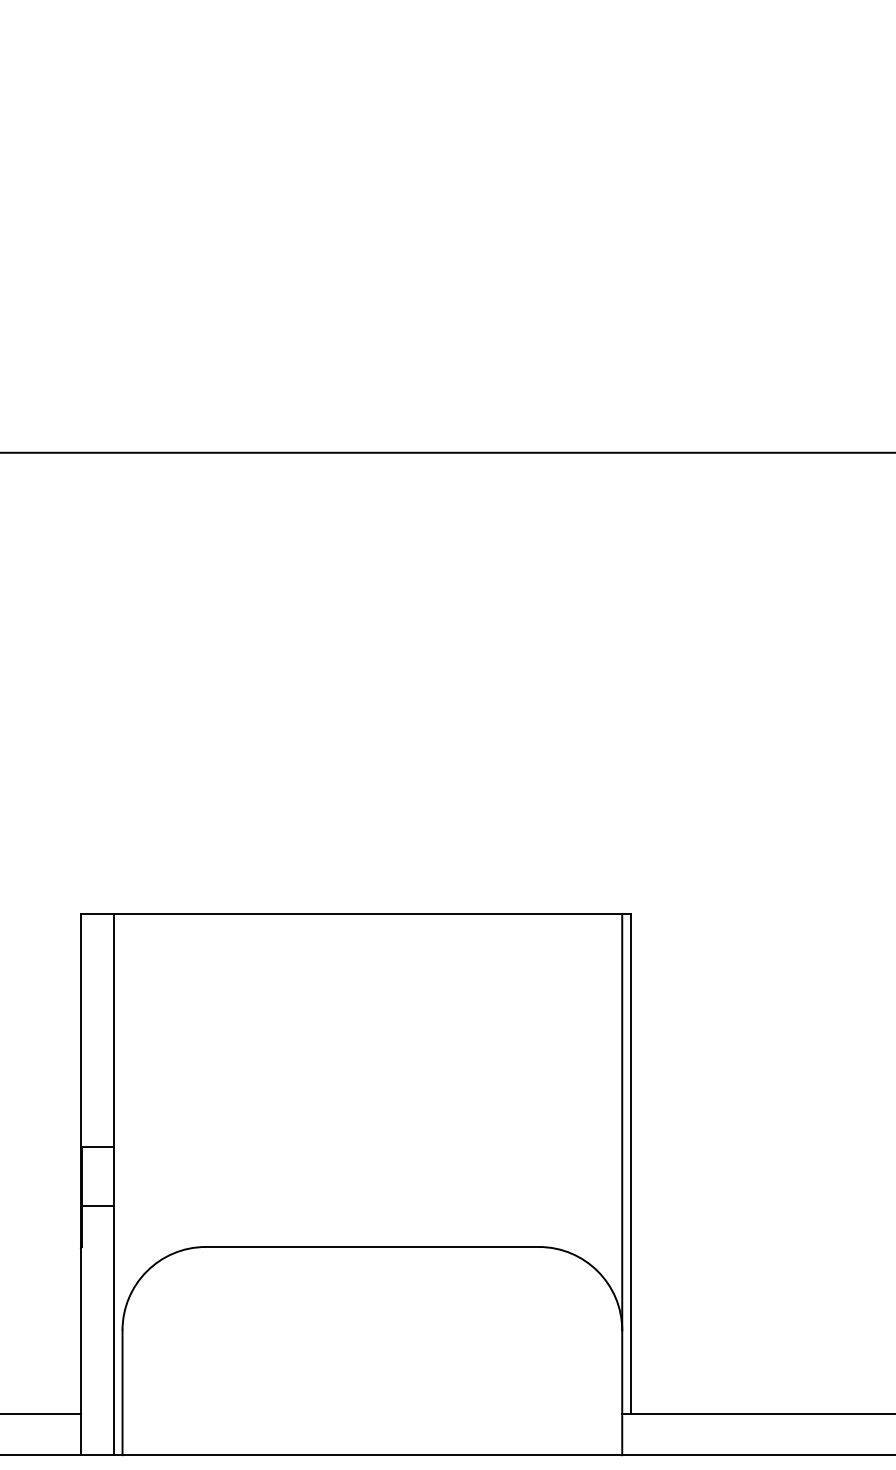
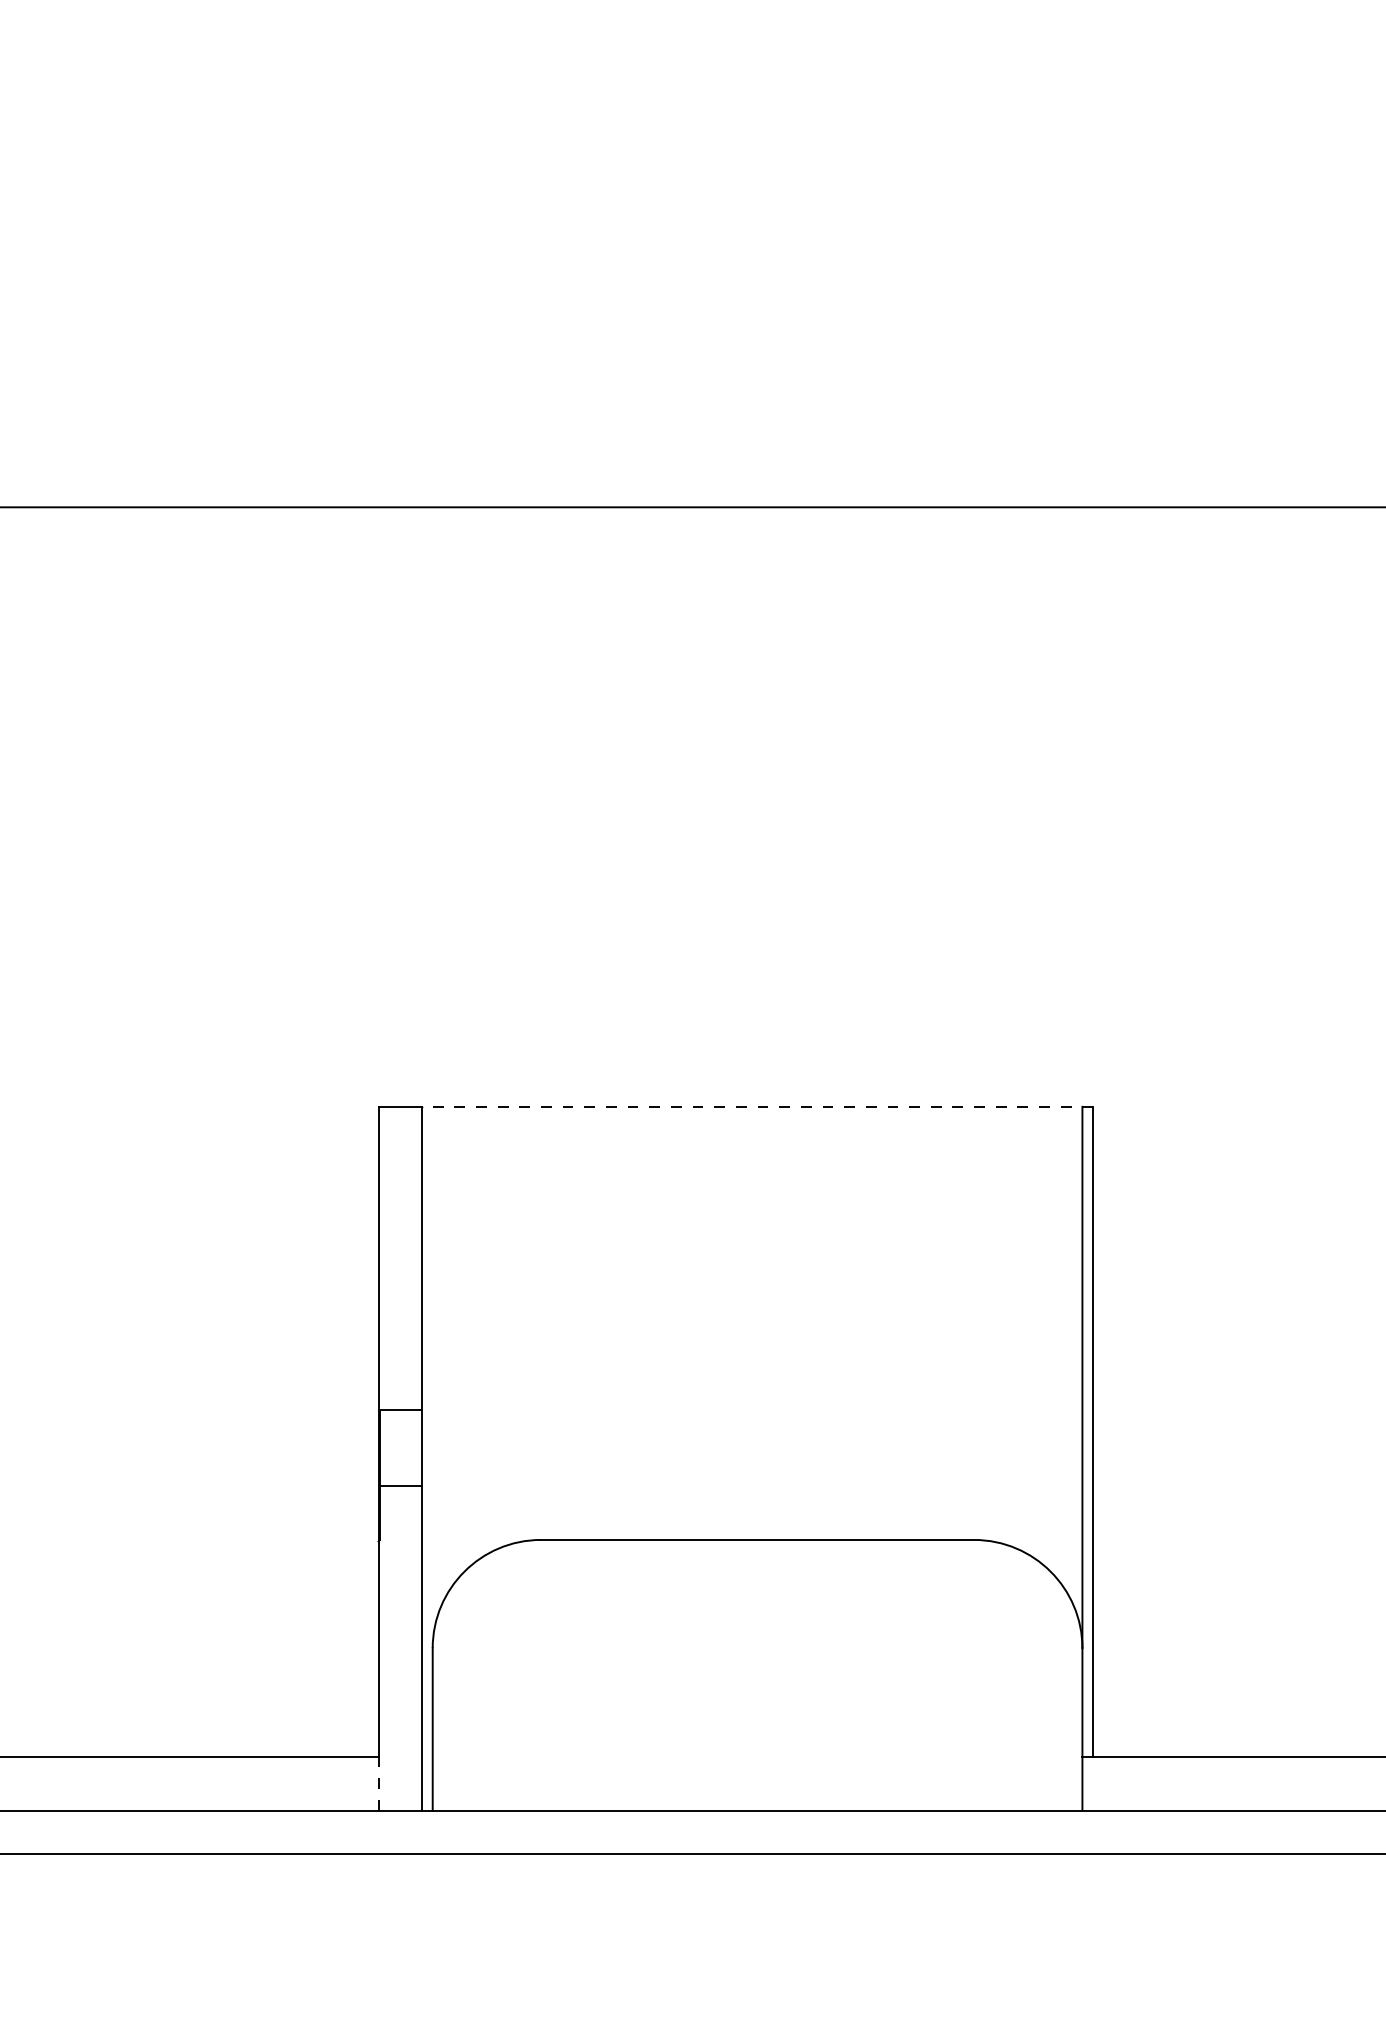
line: (372, 913) -> (757, 1106), solid -> dashed
line: (80, 1434) -> (378, 1783), solid -> dashed

